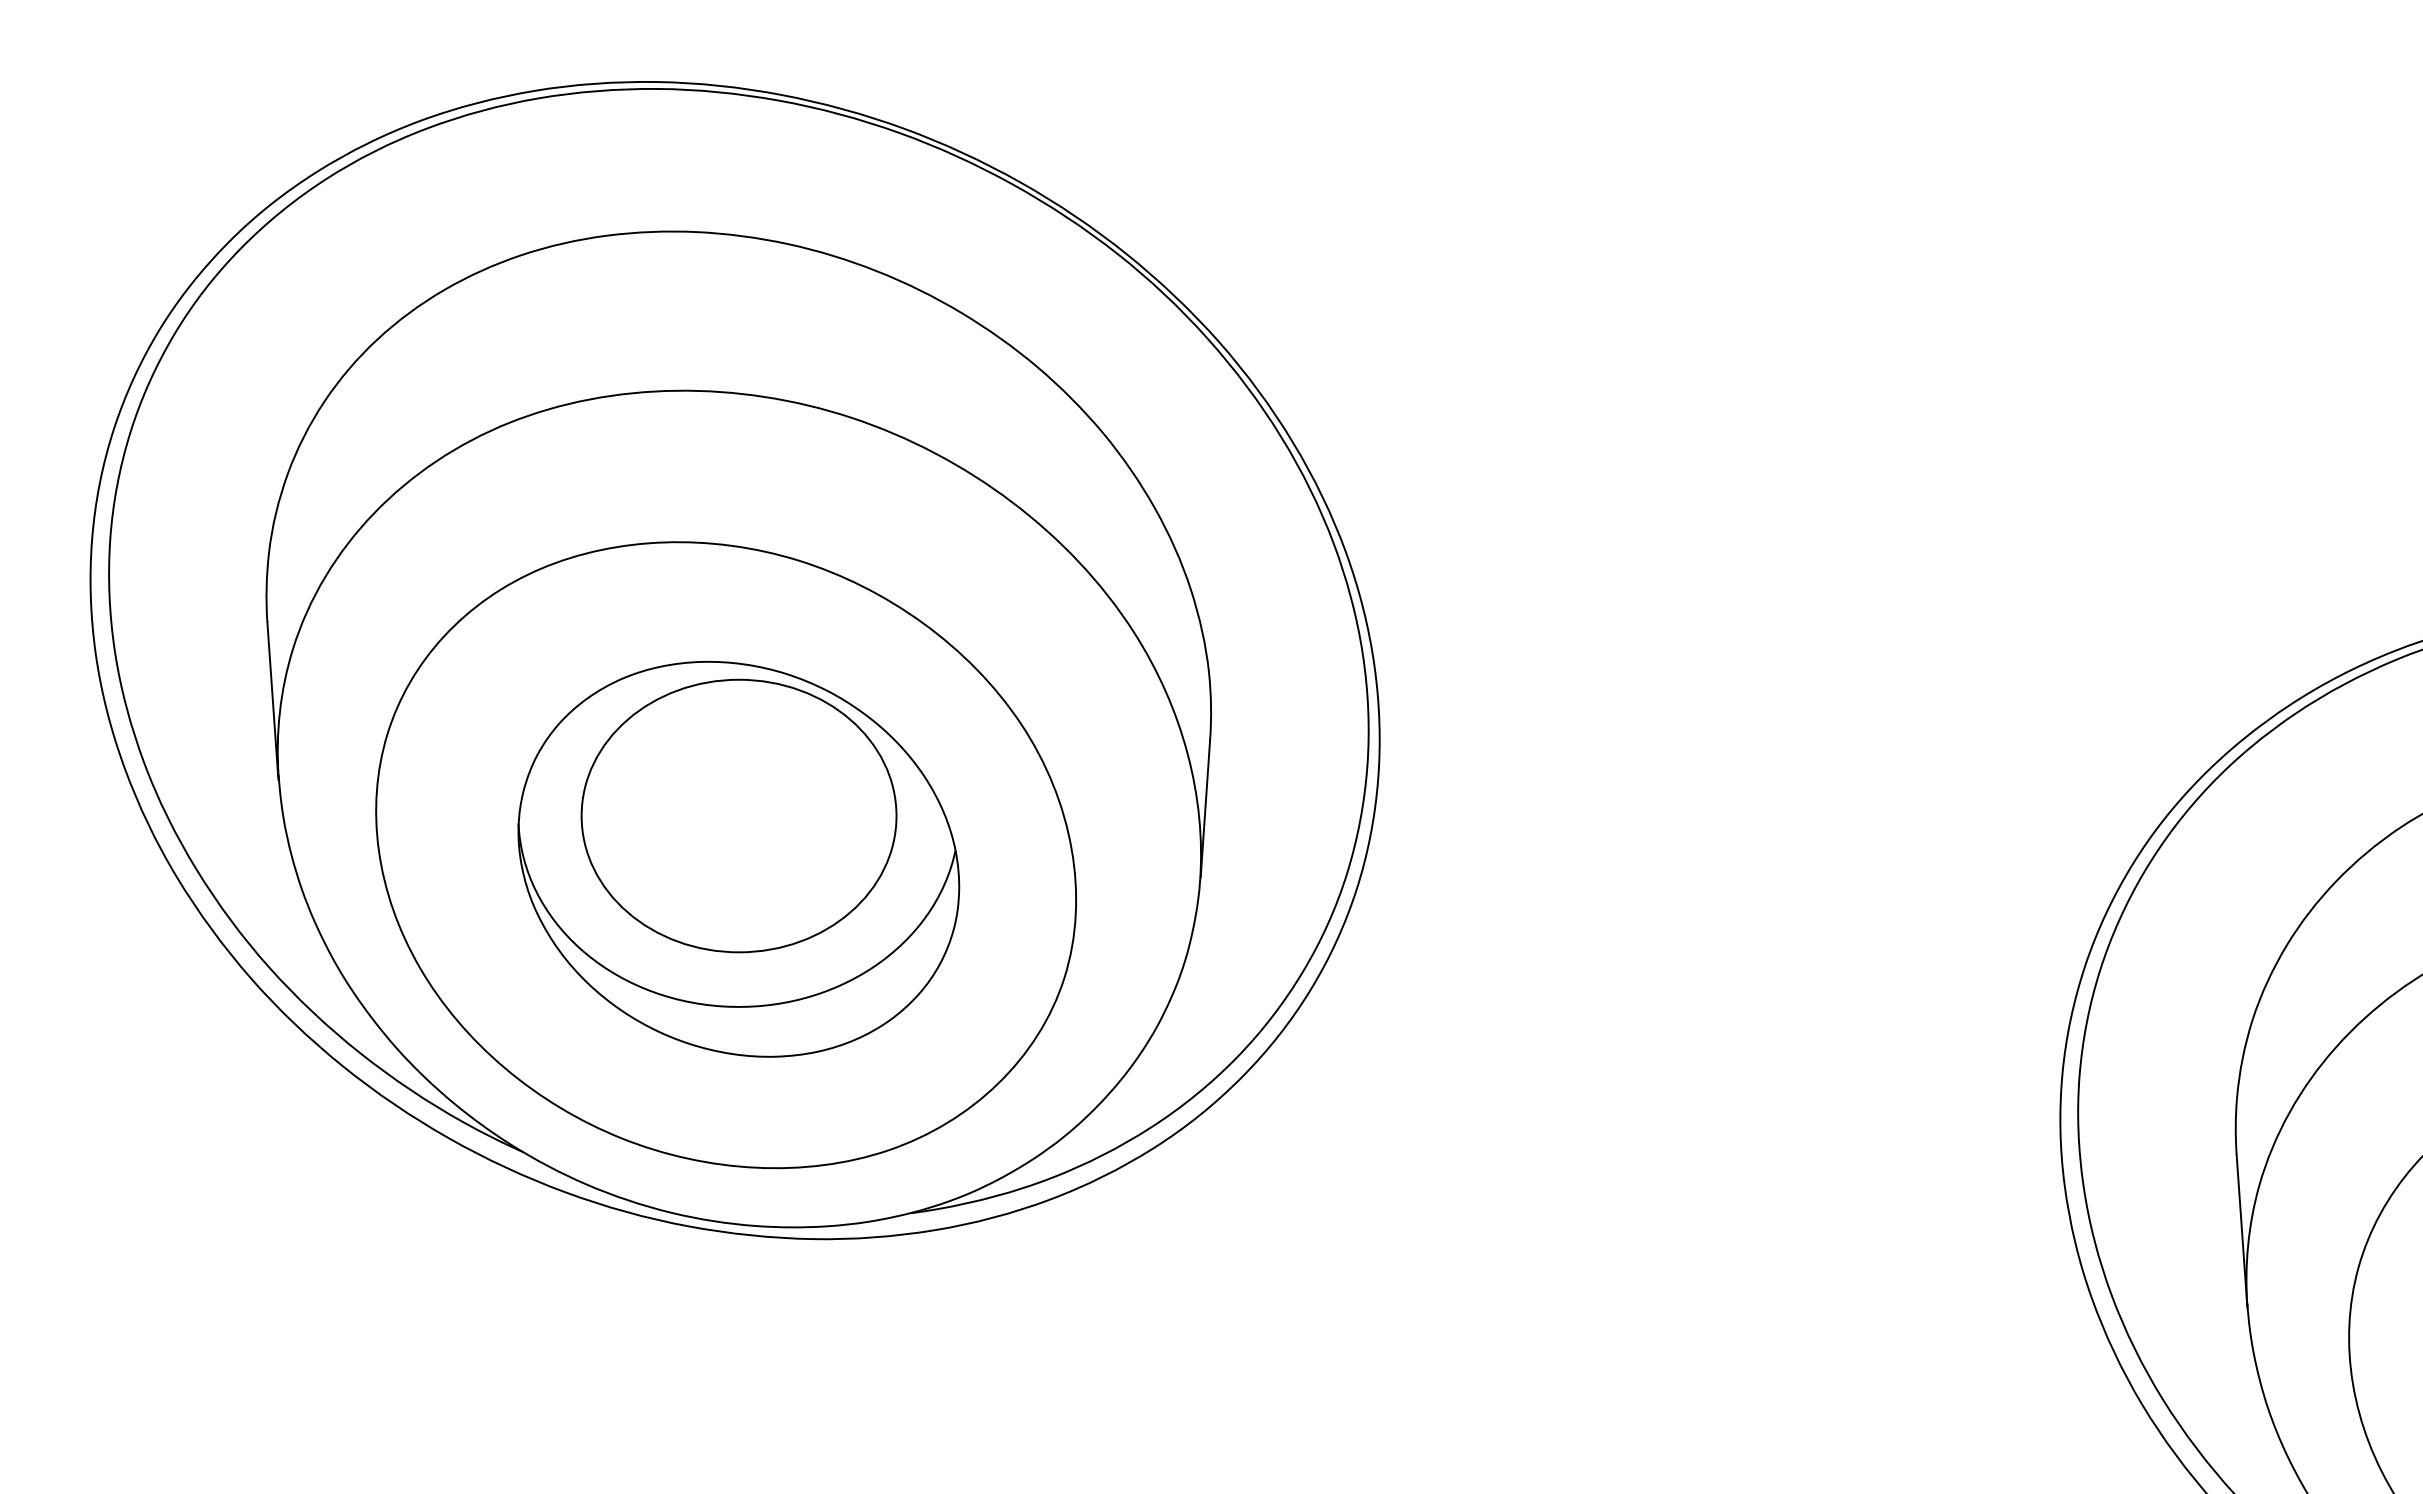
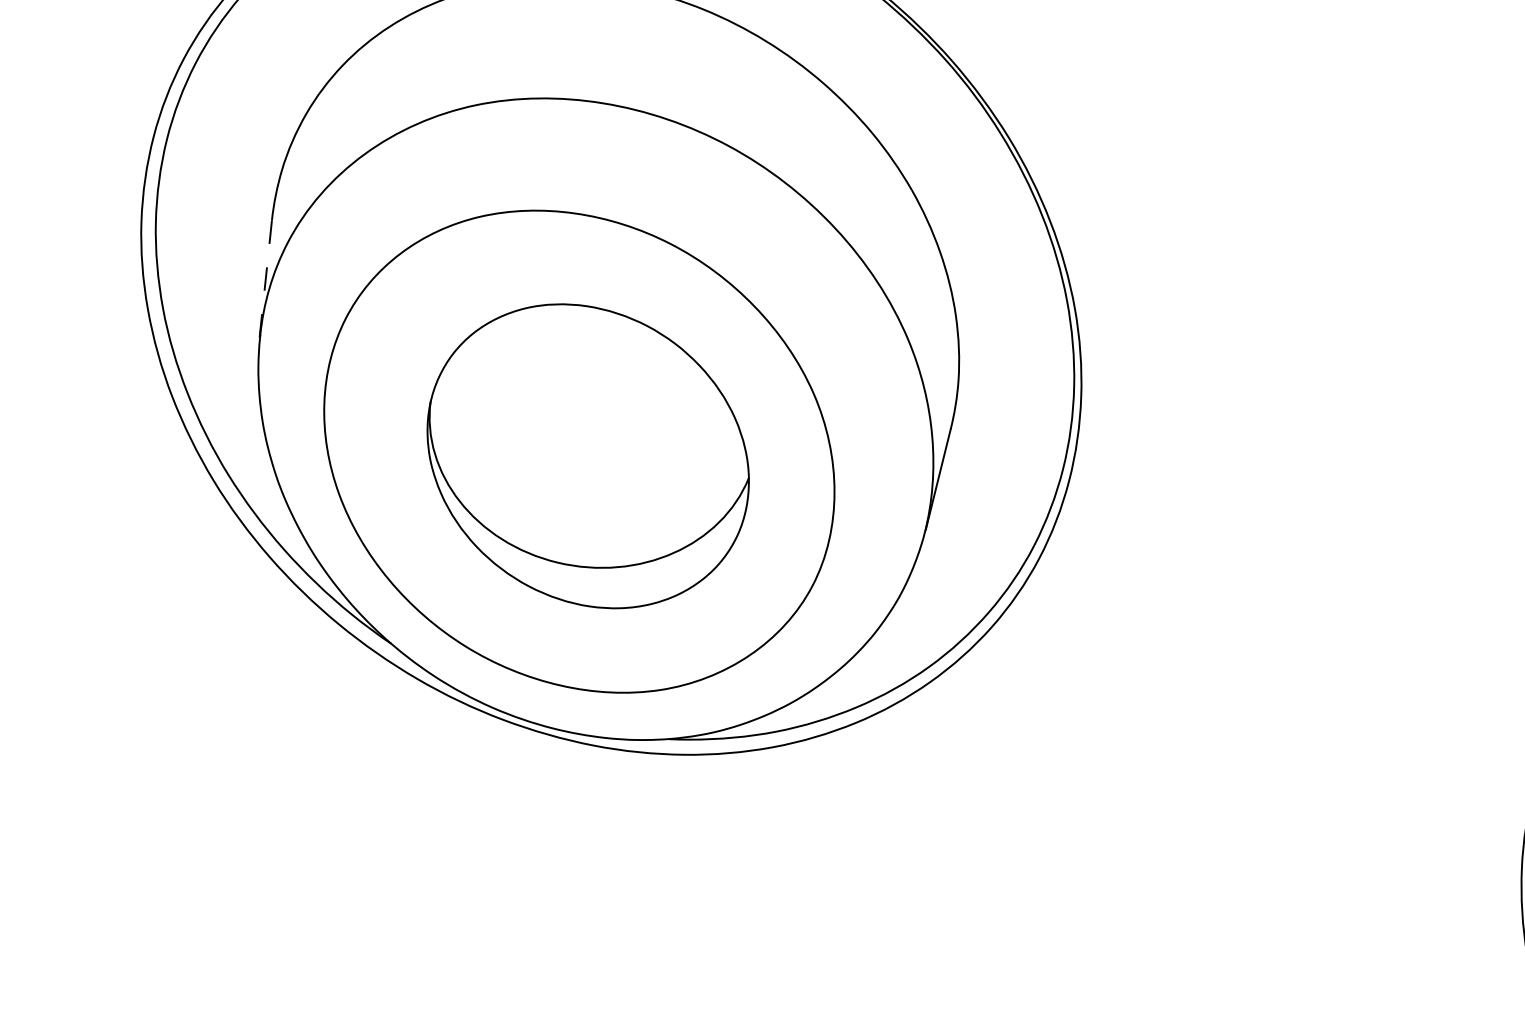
line: (272, 700) -> (265, 278), solid -> dashed
part: (738, 815) -> (593, 424), removed

